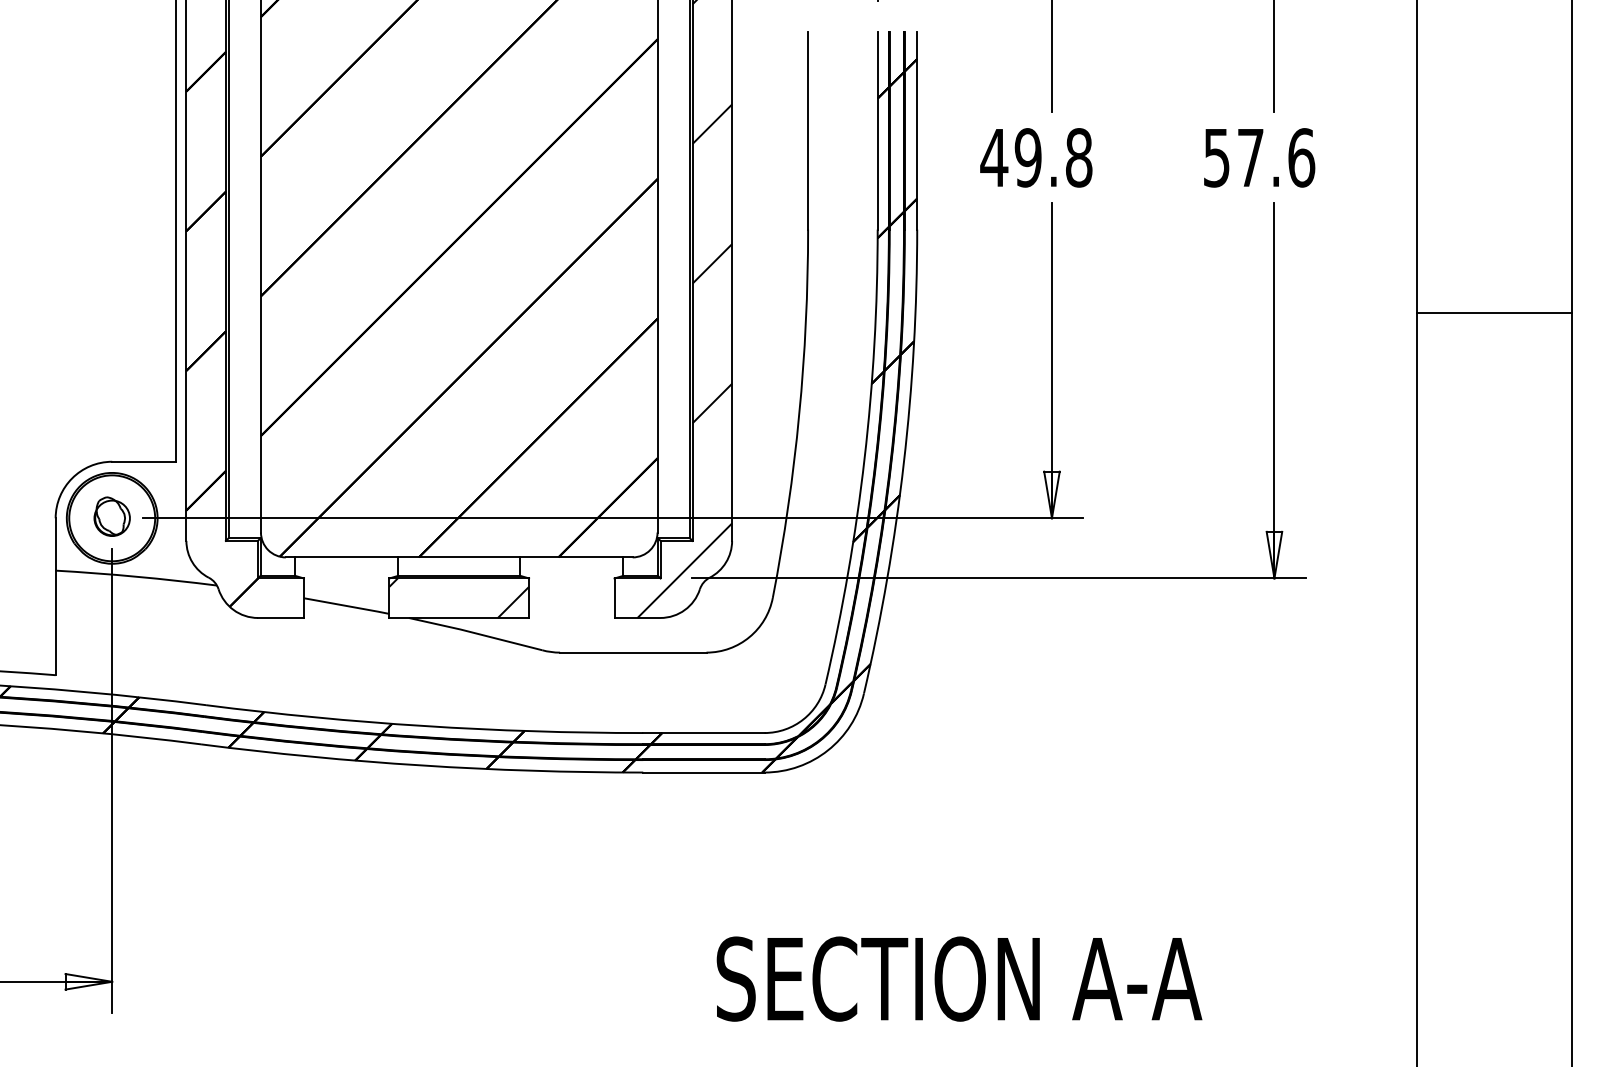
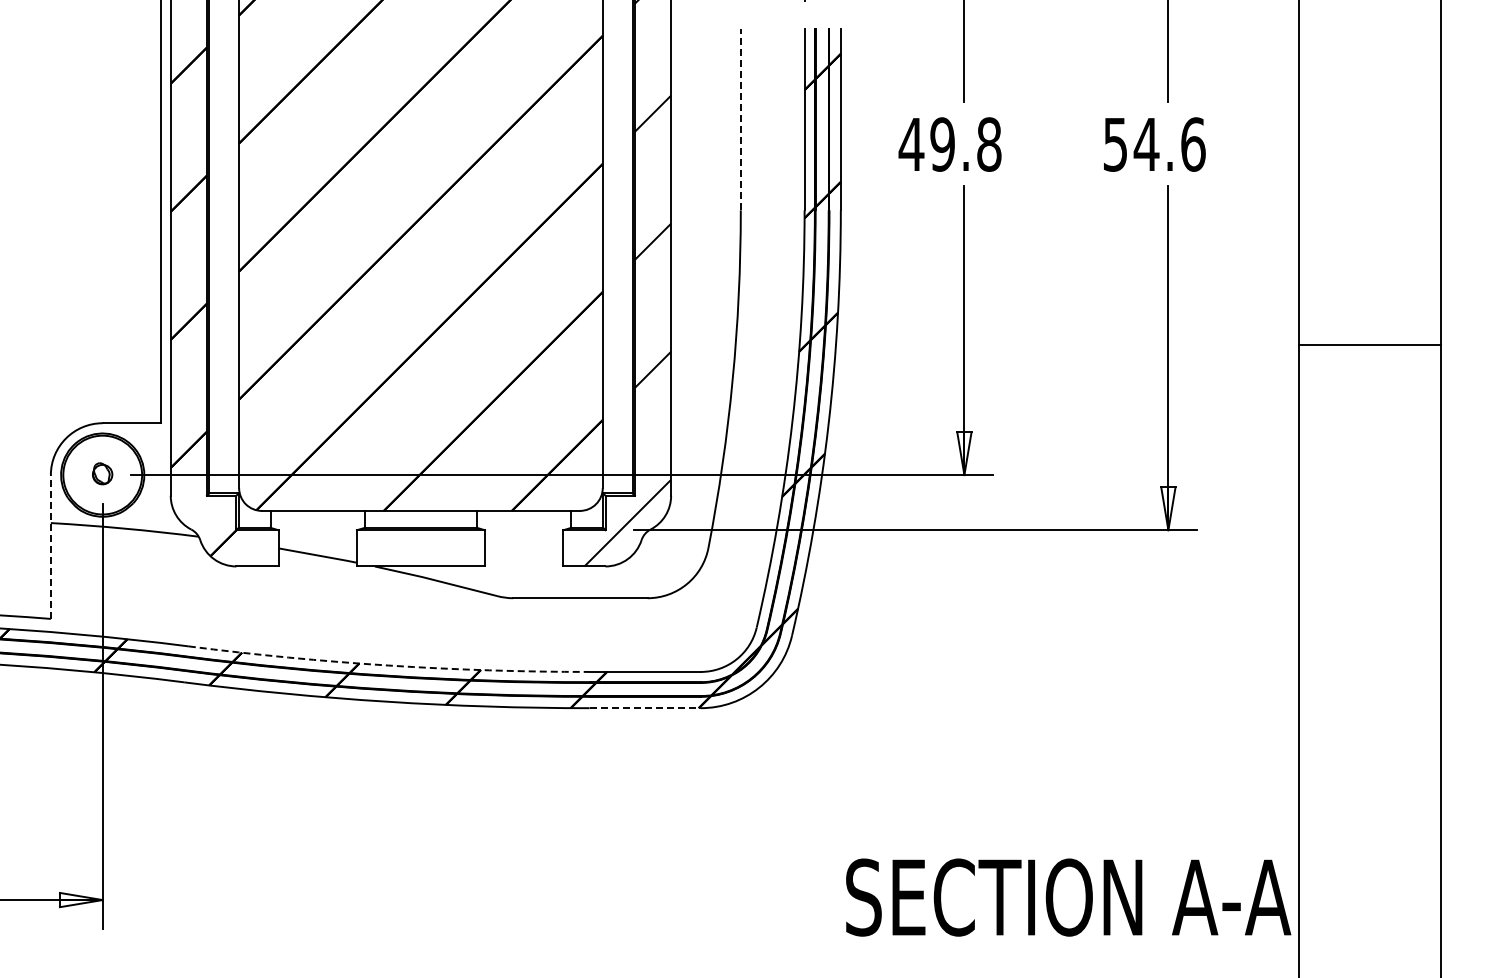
line: (807, 130) -> (740, 119), solid -> dashed
text: (1250, 157) -> (1146, 144), 57.6 -> 54.6
line: (1493, 313) -> (1369, 345), moved
part: (111, 516) -> (102, 473), size x0.6
line: (55, 597) -> (50, 547), solid -> dashed
hatch: (458, 598) -> (420, 548), removed
arc: (423, 725) -> (388, 665), solid -> dashed
line: (704, 772) -> (645, 708), solid -> dashed
text: (959, 979) -> (1068, 897), moved

